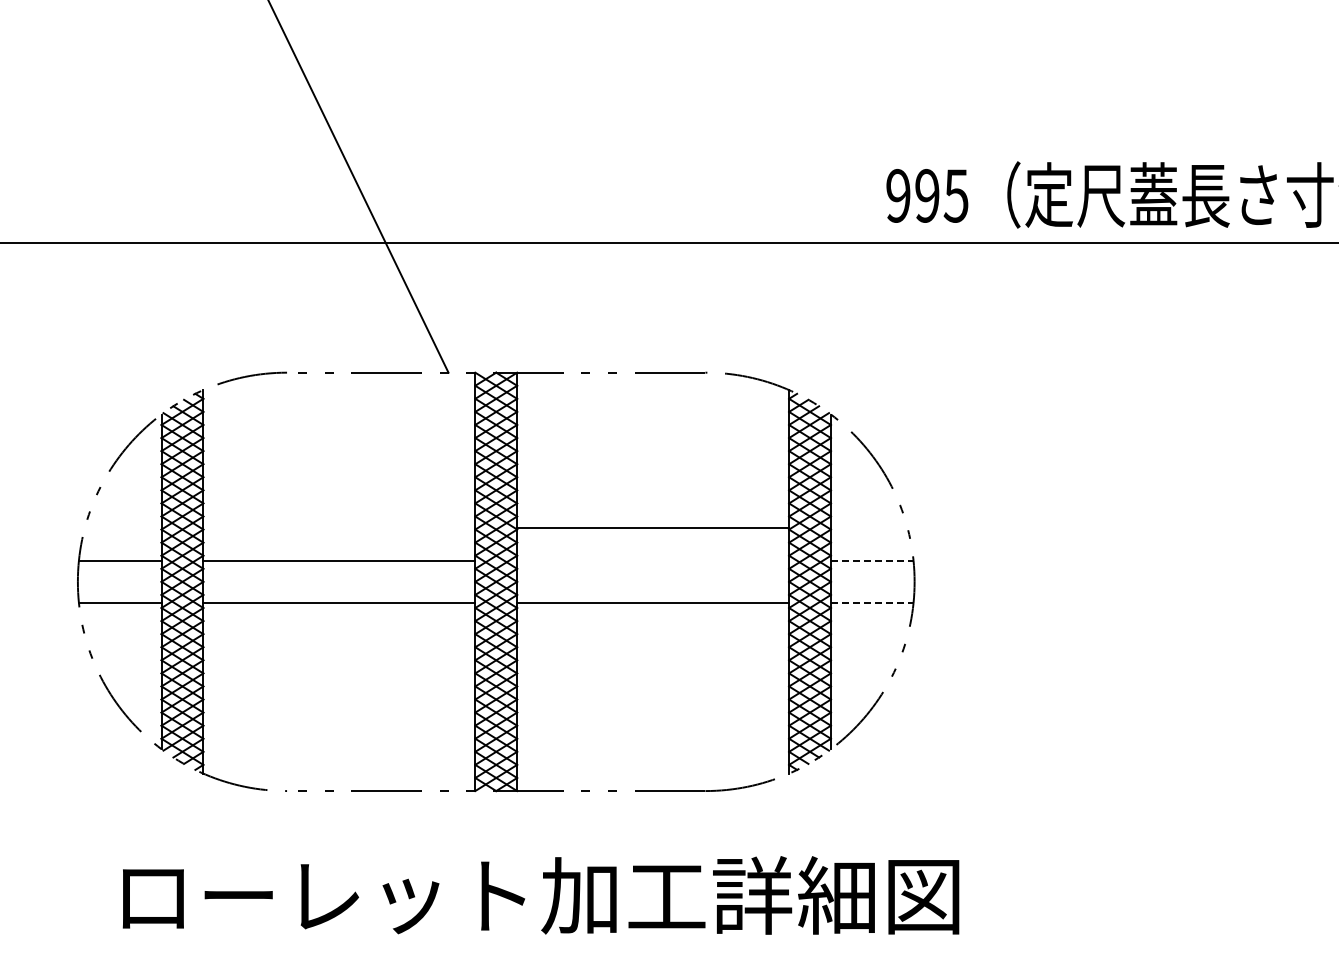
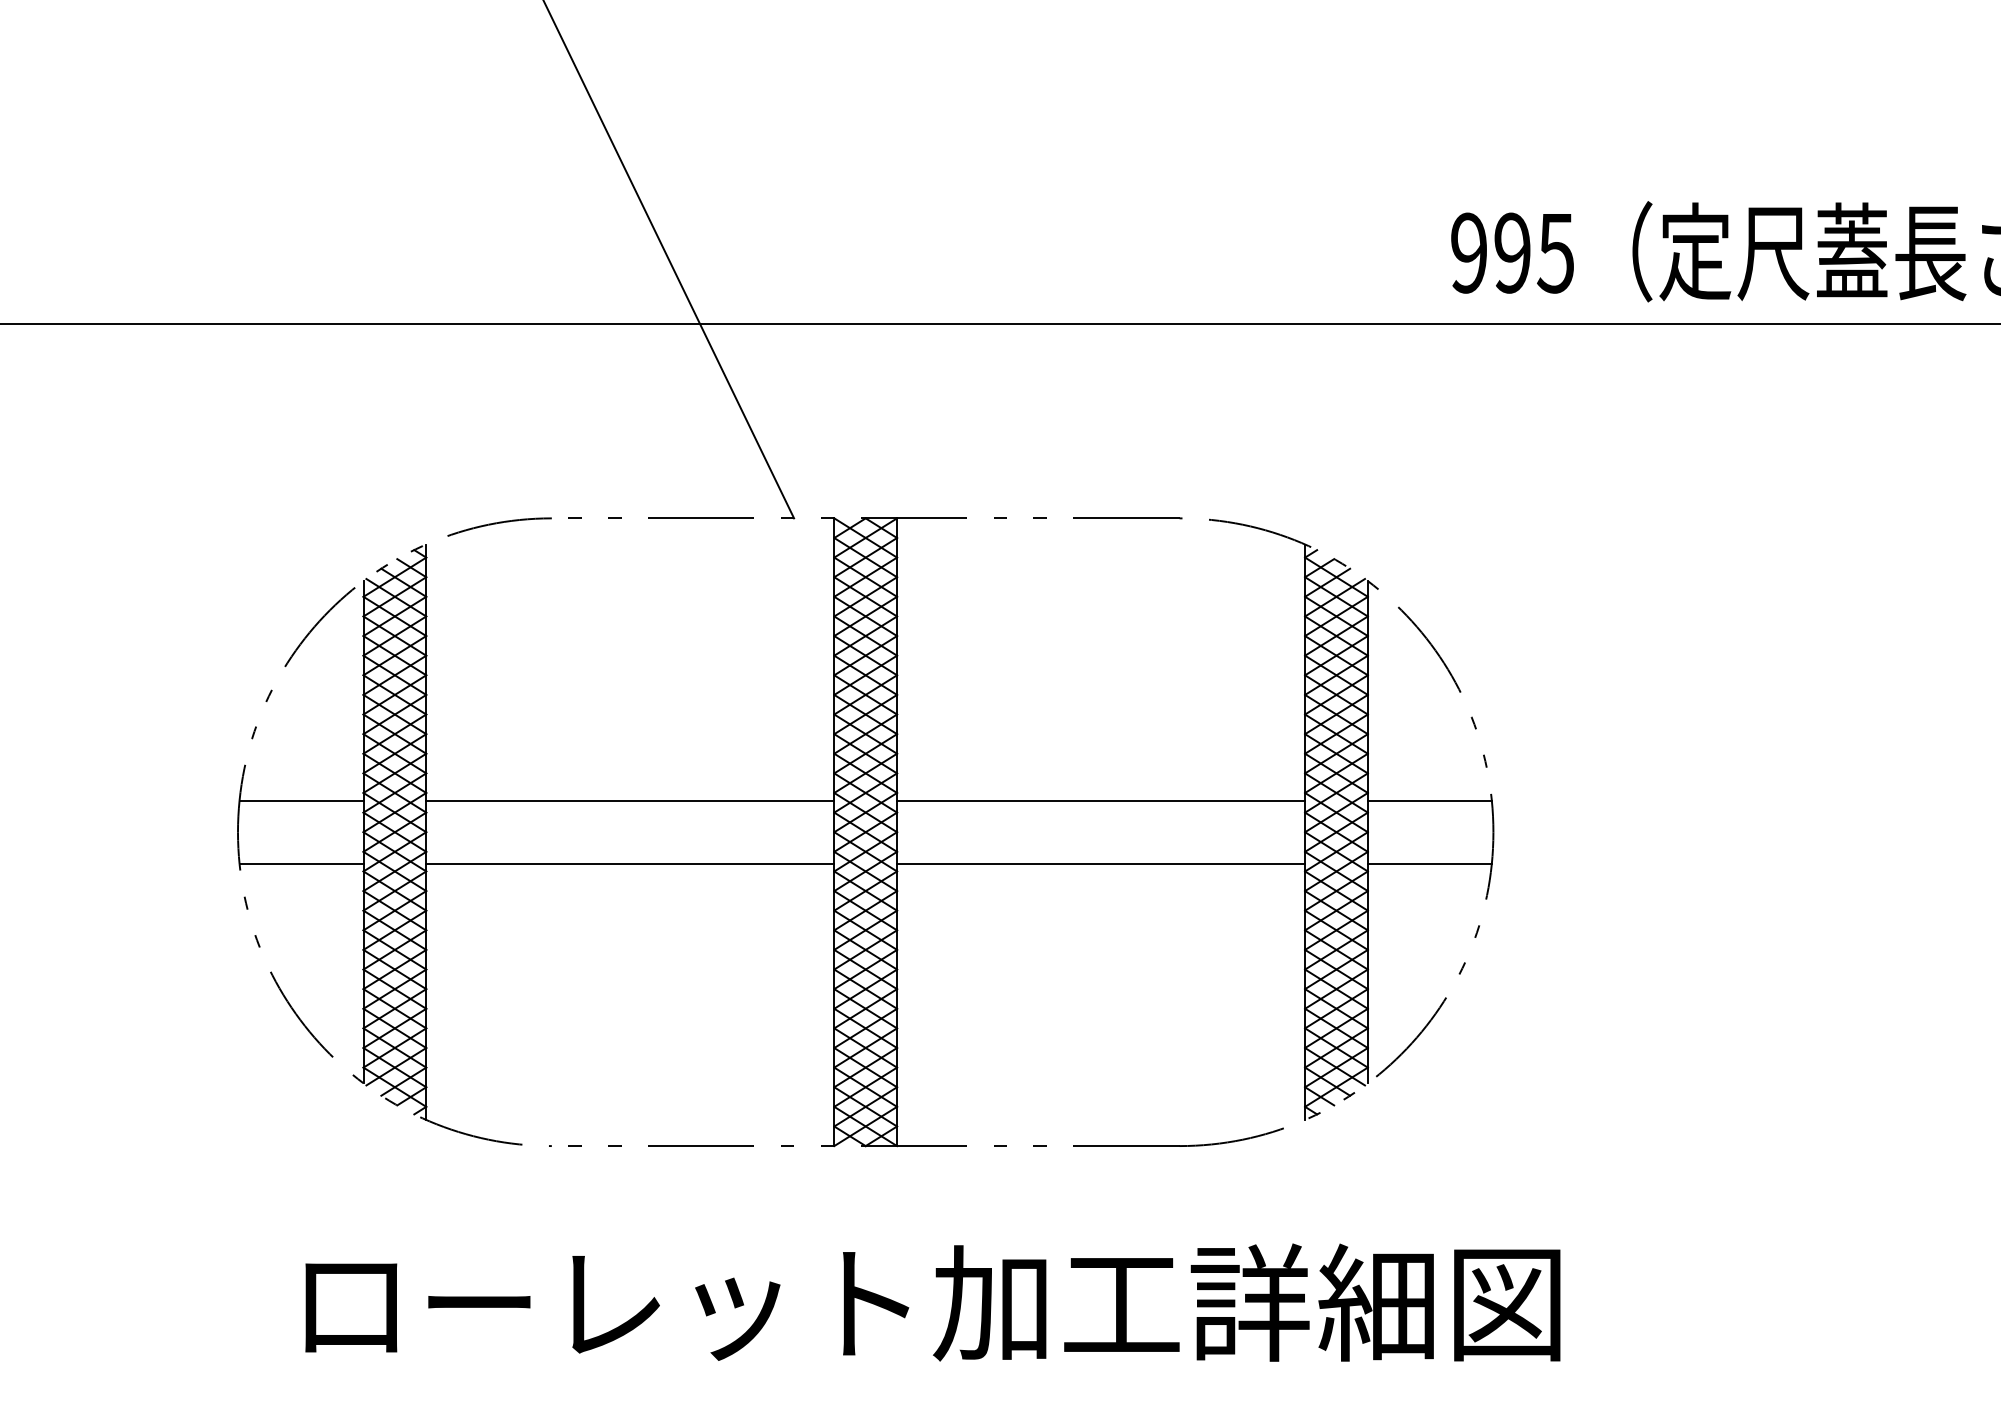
line: (653, 527) -> (1101, 800), moved
line: (872, 560) -> (1430, 800), dashed -> solid
line: (872, 602) -> (1430, 863), dashed -> solid

